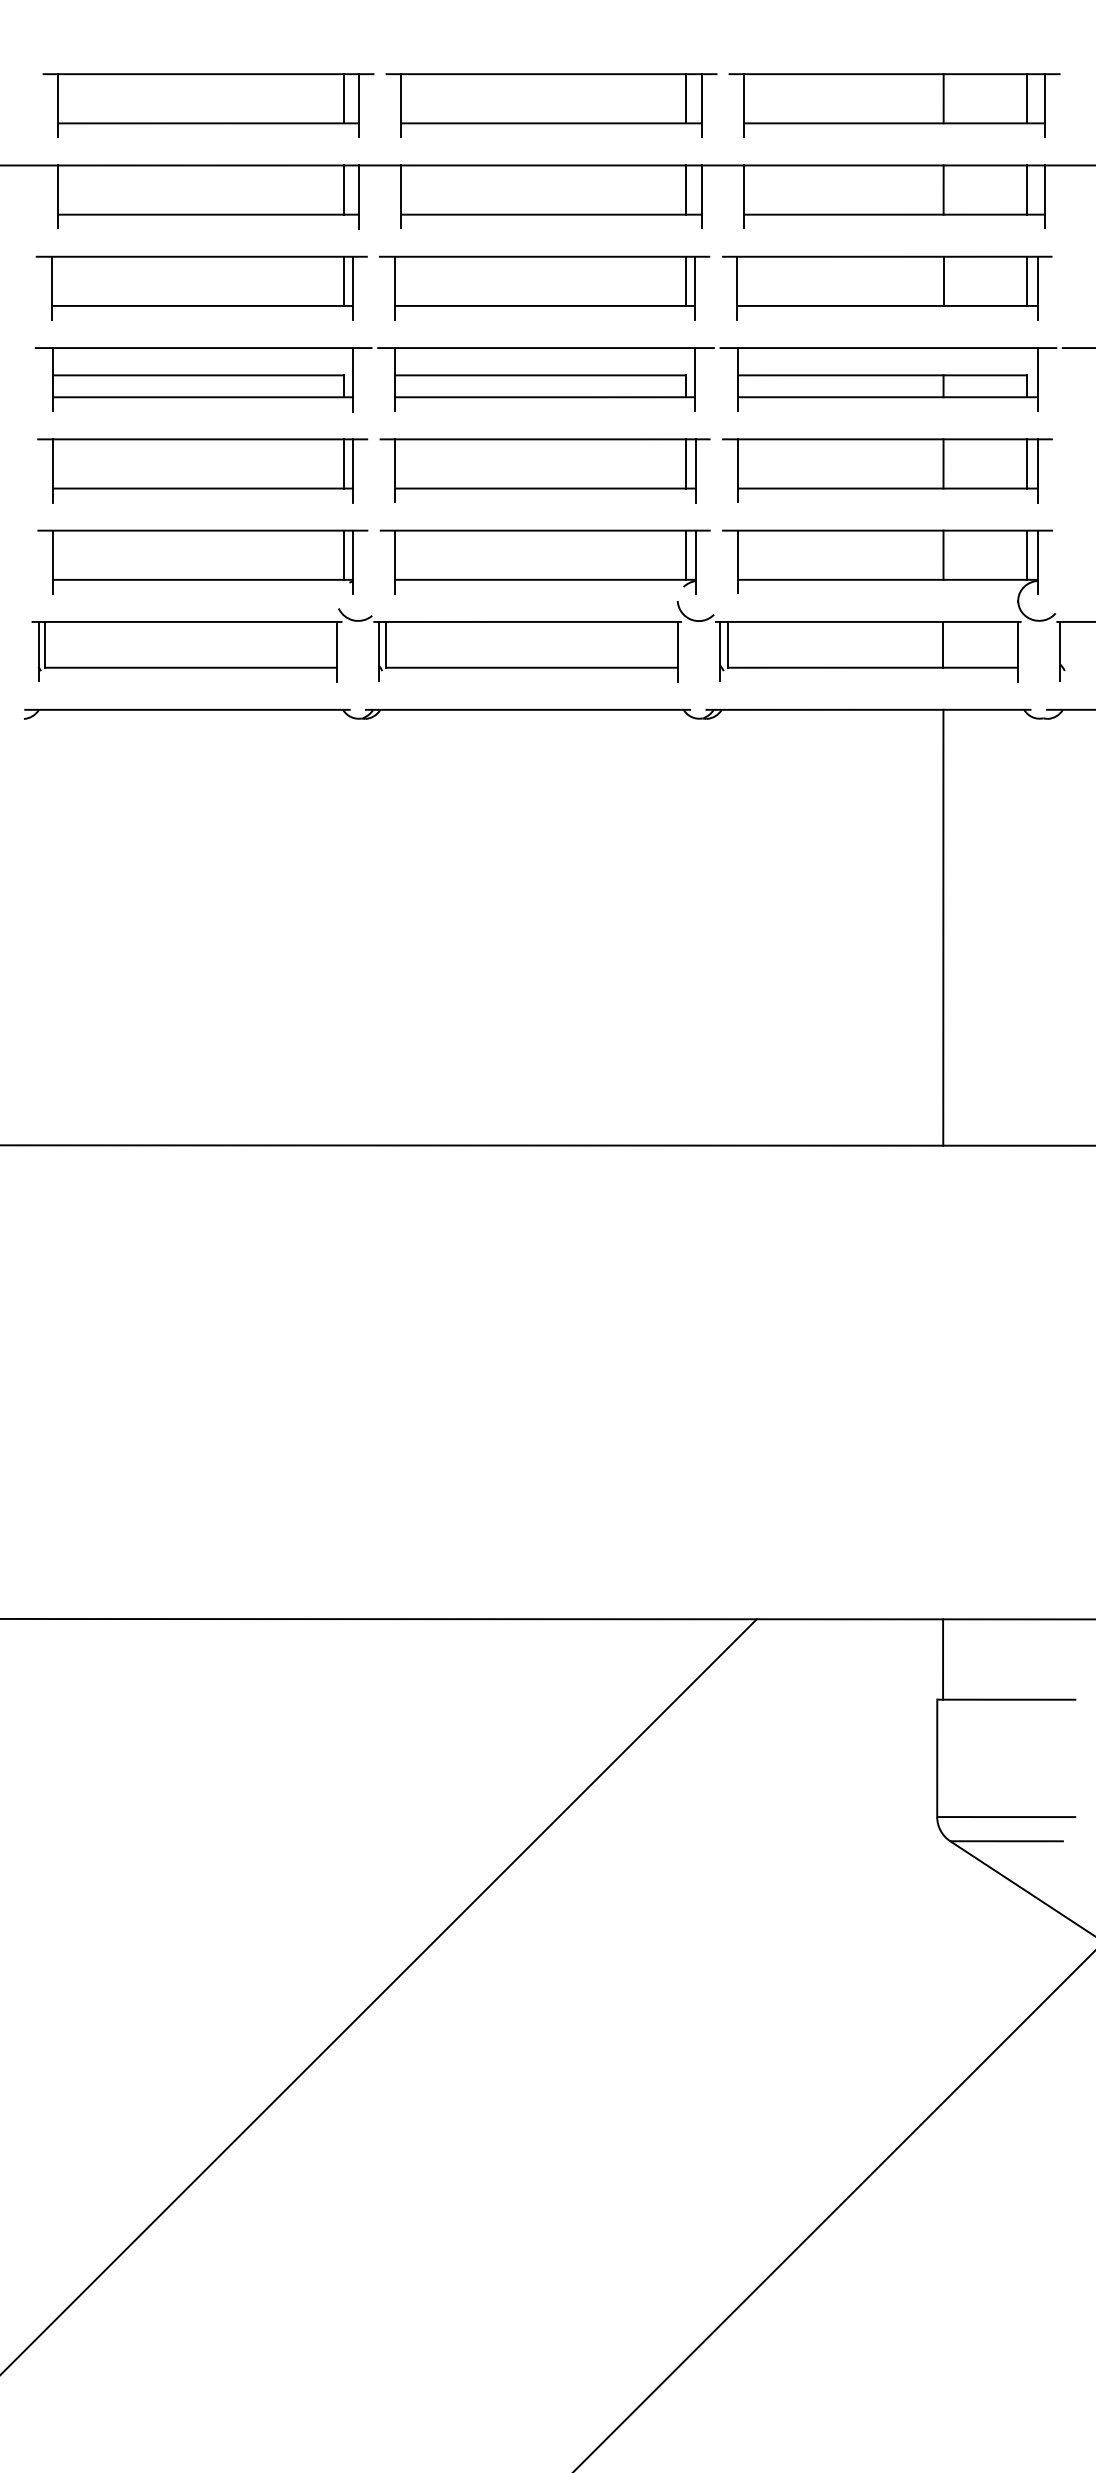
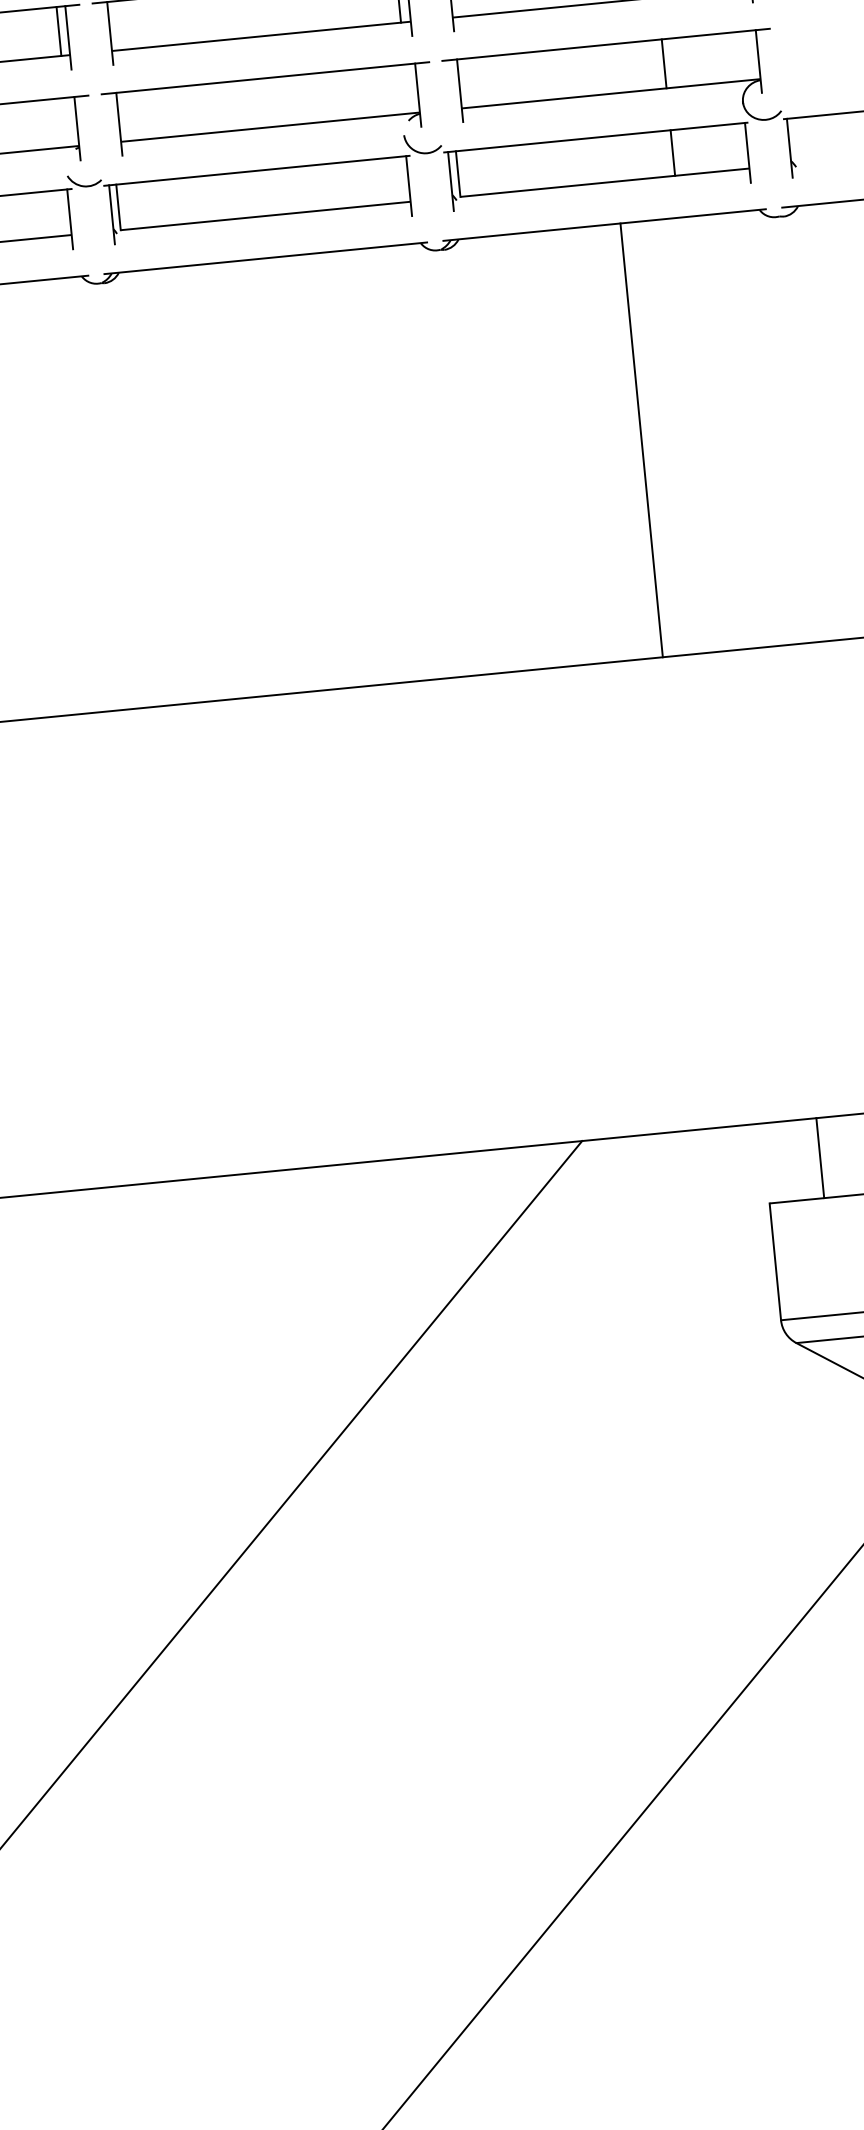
line: (344, 554) -> (67, 121), removed
line: (685, 554) -> (407, 88), removed
line: (1026, 554) -> (746, 55), removed
line: (943, 927) -> (641, 440), moved
line: (943, 1659) -> (820, 1158), moved

